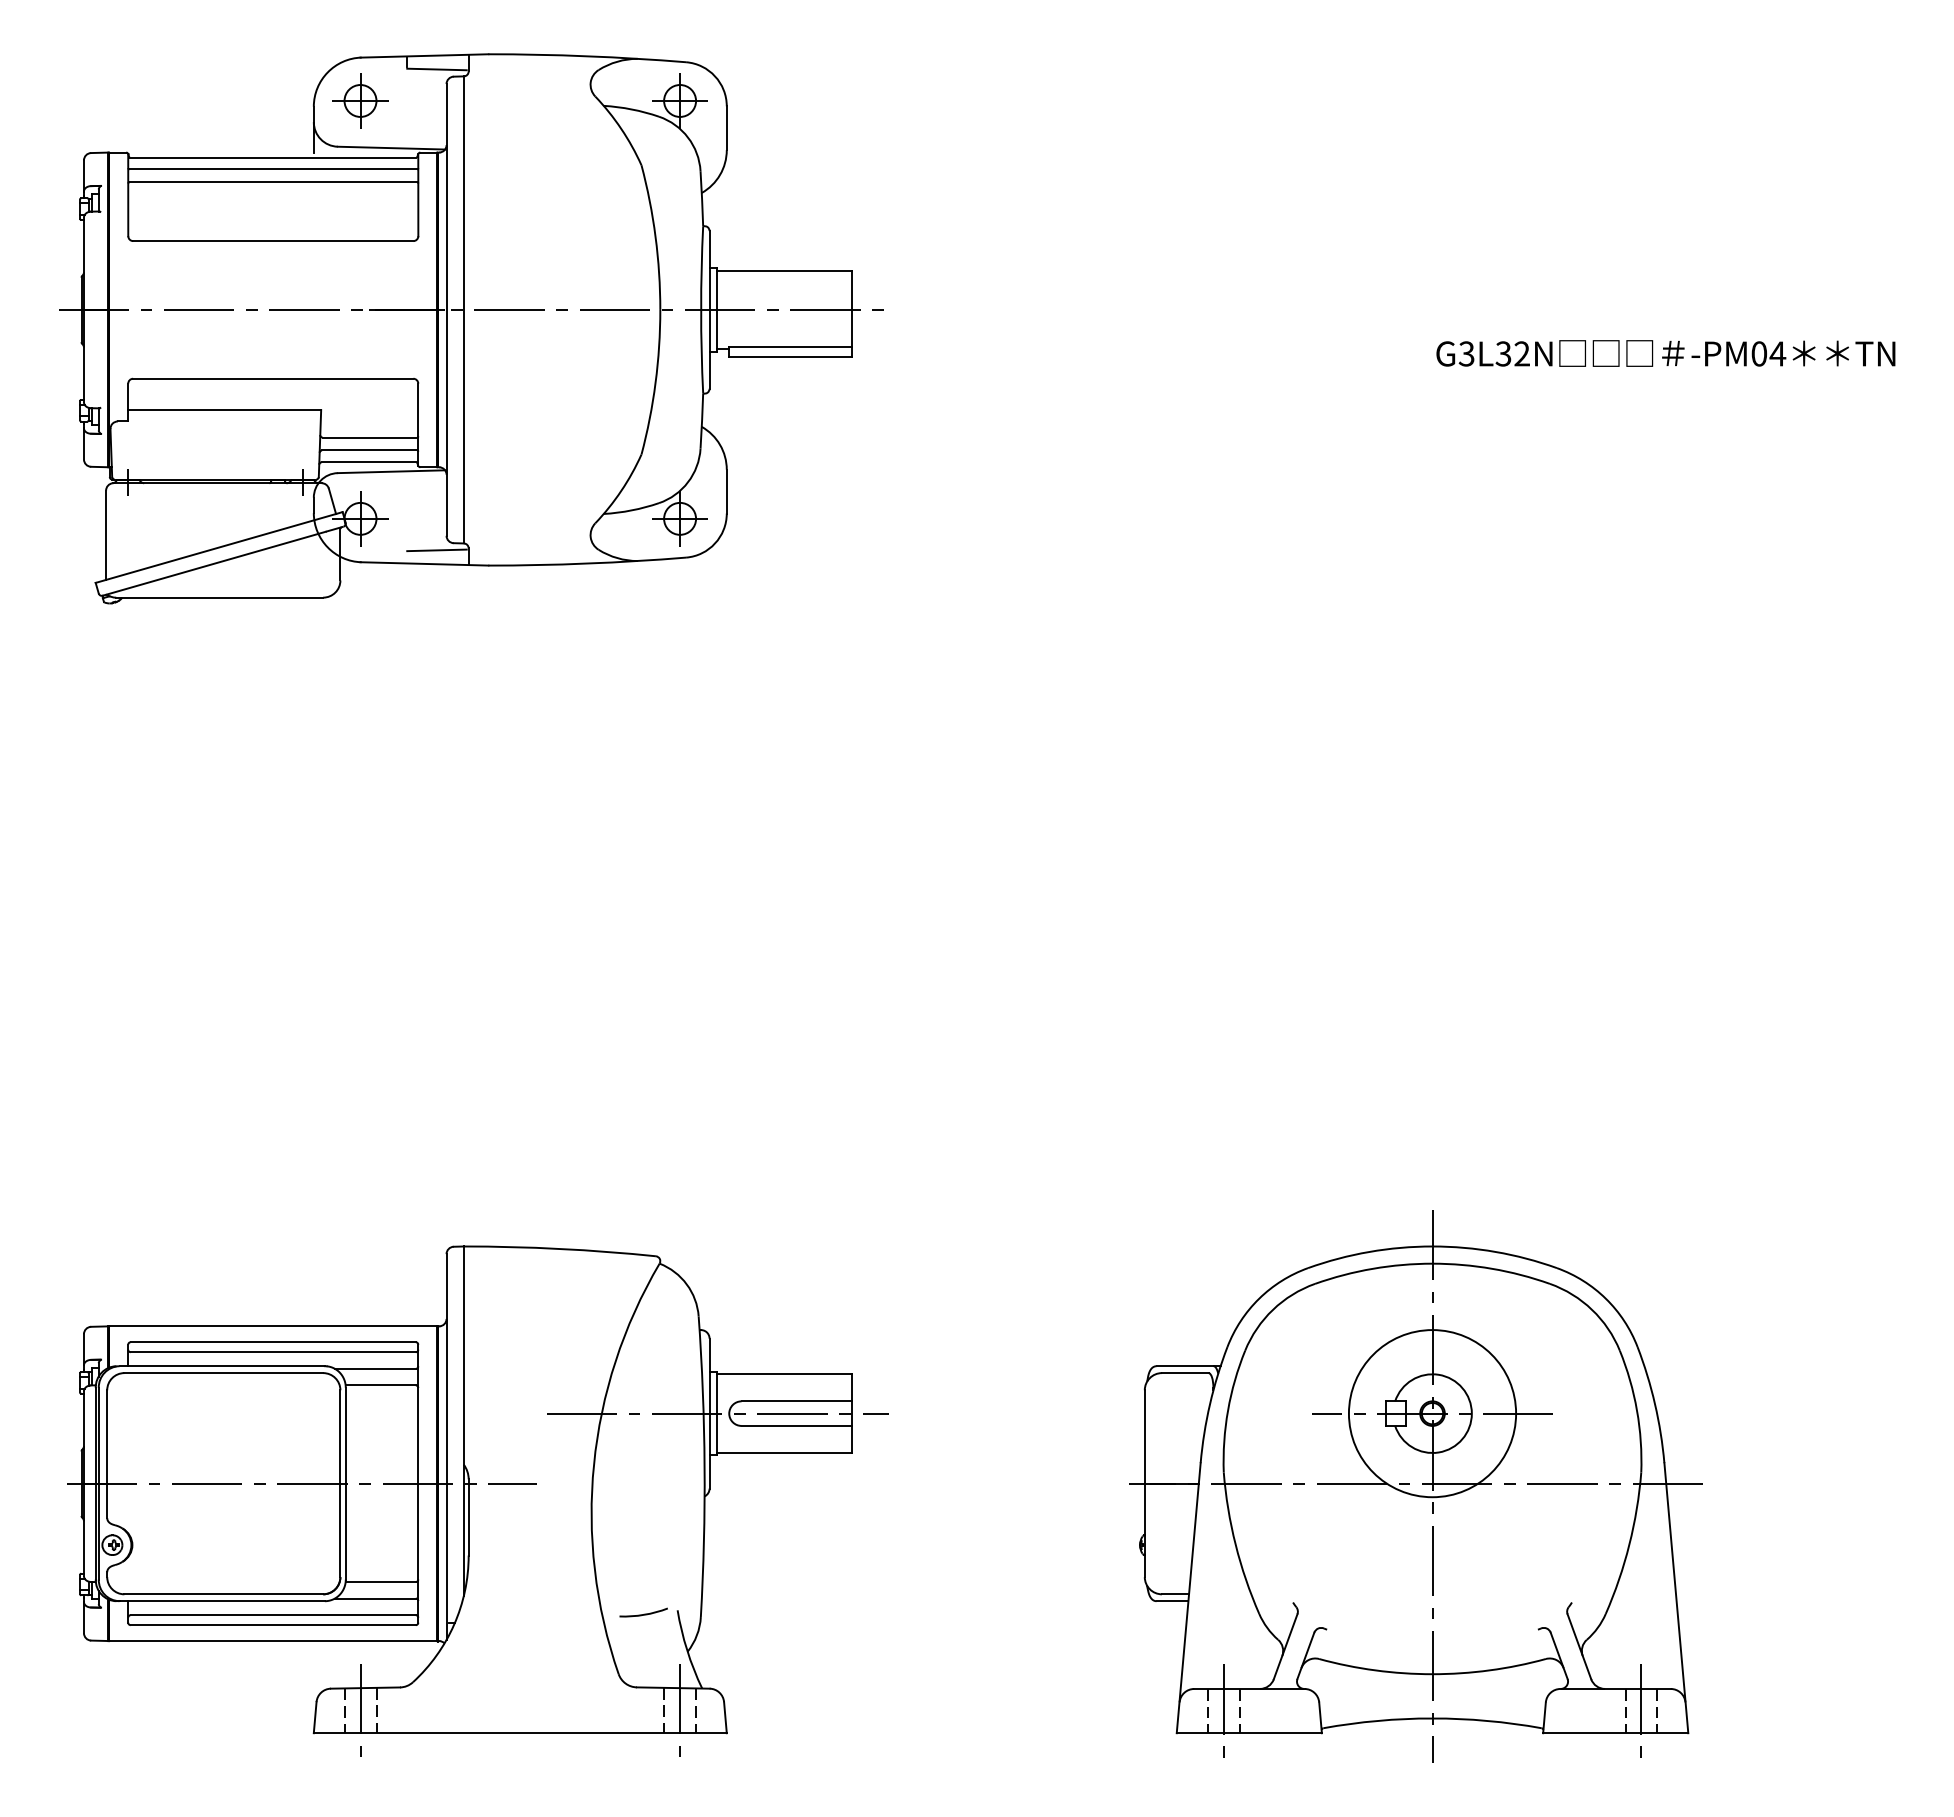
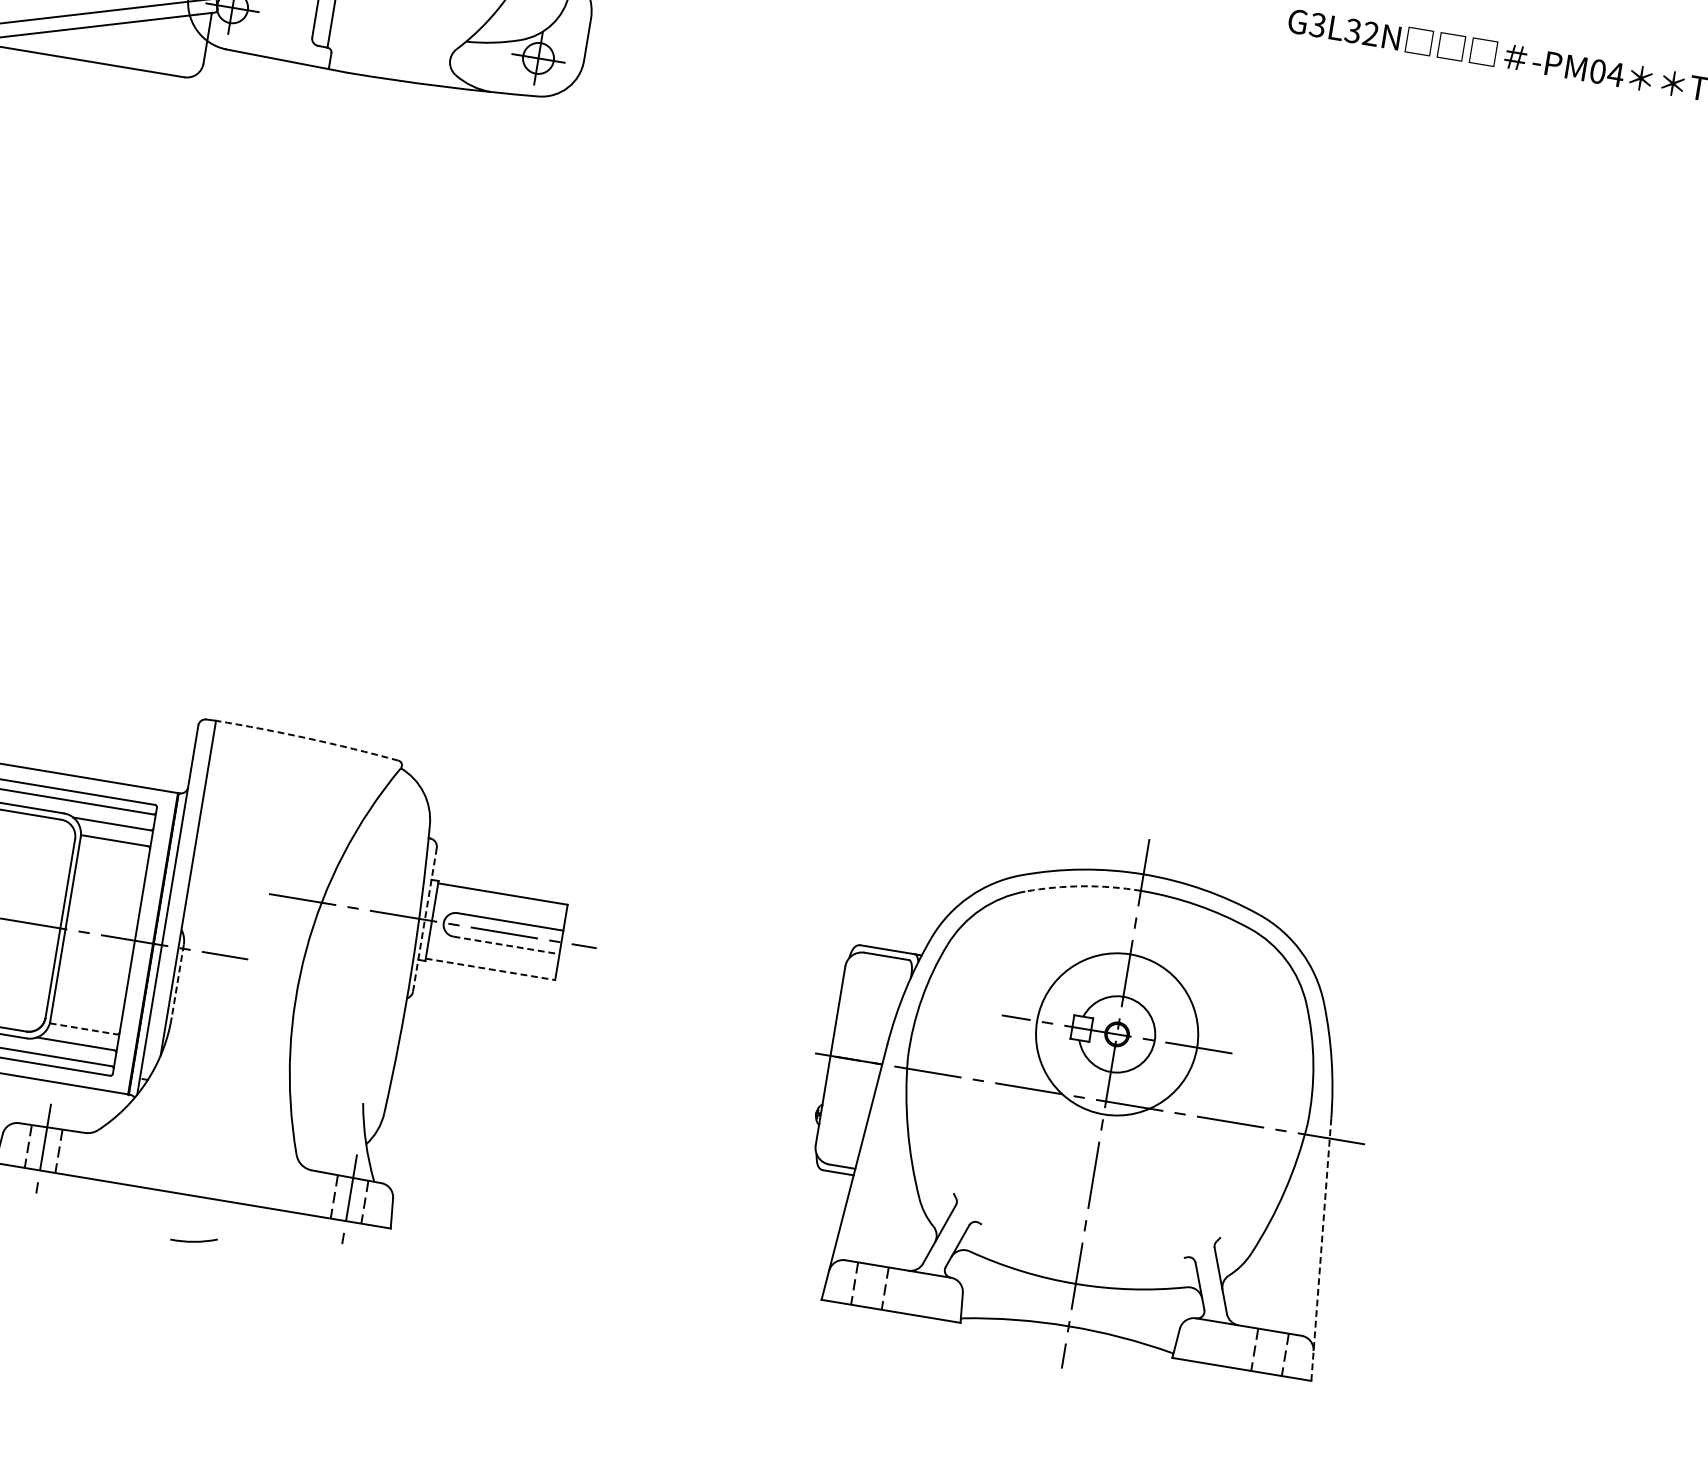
line: (436, 550) -> (300, 50), removed
arc: (559, 1248) -> (307, 737), solid -> dashed
arc: (1372, 1268) -> (1082, 885), solid -> dashed
line: (709, 1413) -> (424, 919), solid -> dashed
line: (797, 1425) -> (507, 945), solid -> dashed
line: (784, 1452) -> (490, 968), solid -> dashed
line: (468, 1517) -> (177, 981), solid -> dashed
line: (381, 1582) -> (84, 1029), solid -> dashed
line: (1676, 1598) -> (1321, 1250), solid -> dashed
arc: (644, 1613) -> (194, 1240), moved
line: (1223, 1710) -> (869, 1285), removed
line: (1641, 1710) -> (1270, 1351), removed

